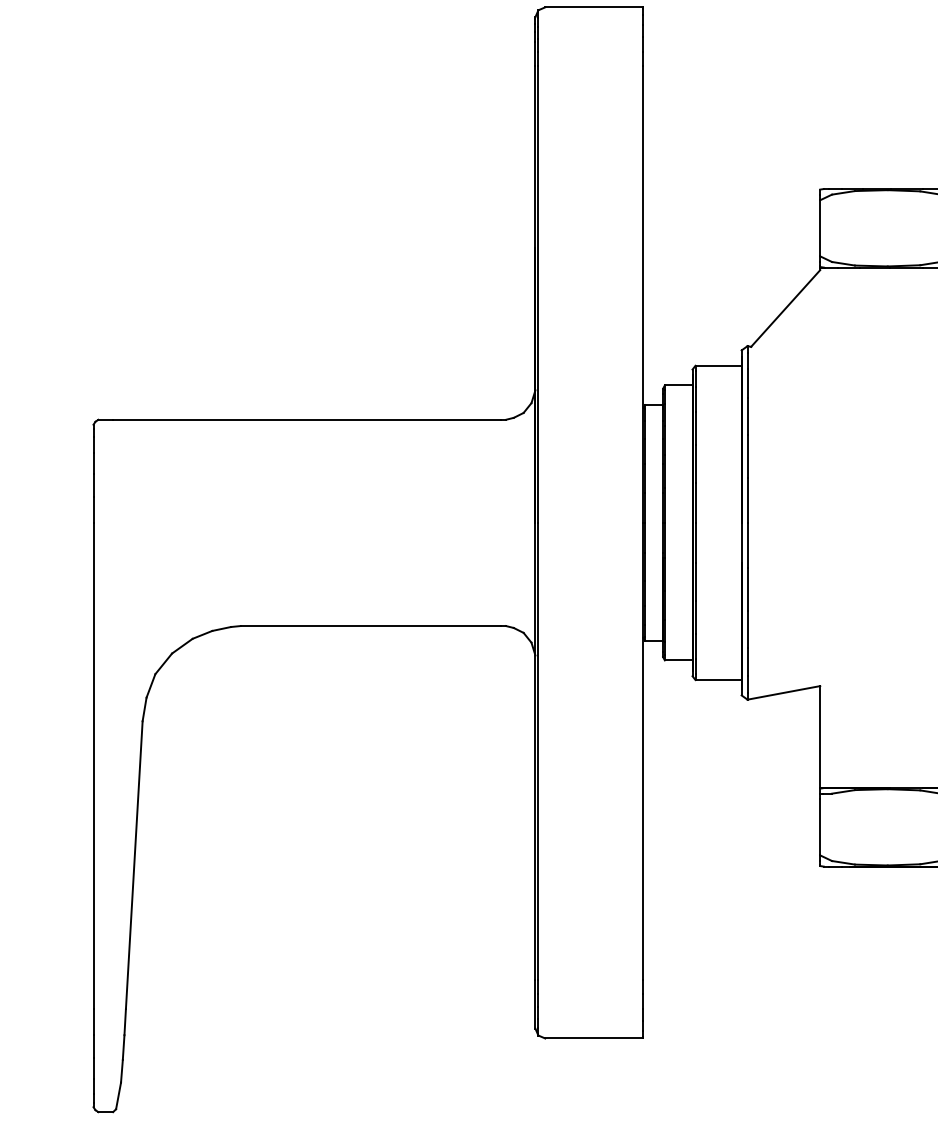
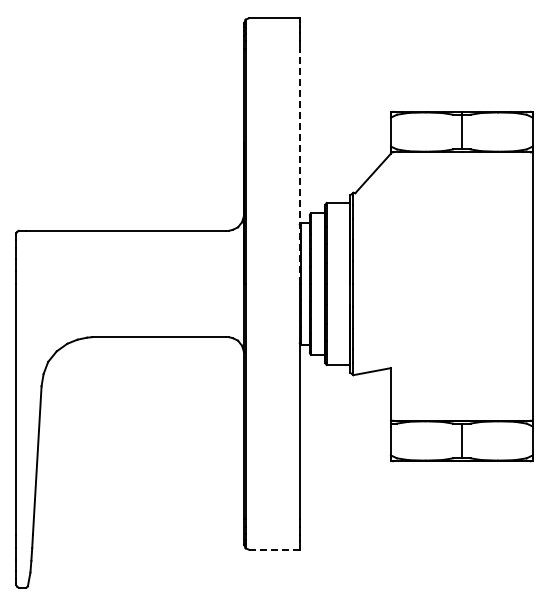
line: (642, 295) -> (299, 166), solid -> dashed
line: (594, 1037) -> (274, 549), solid -> dashed

